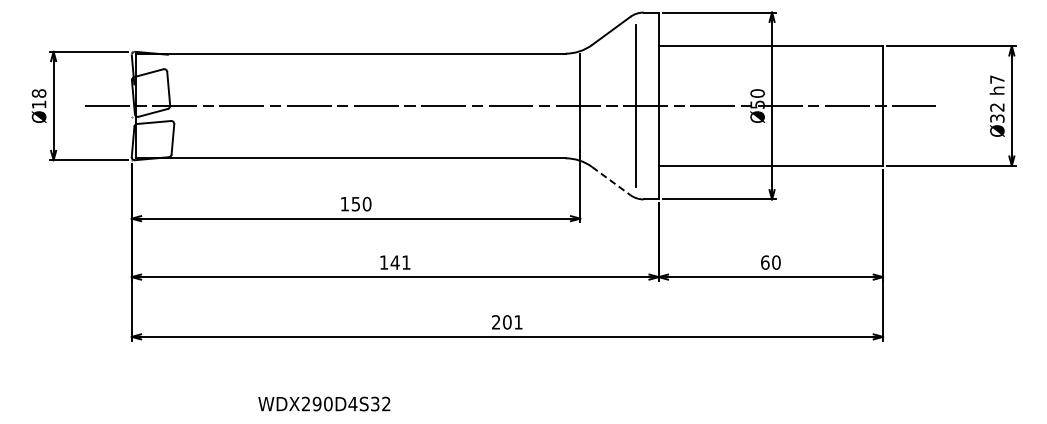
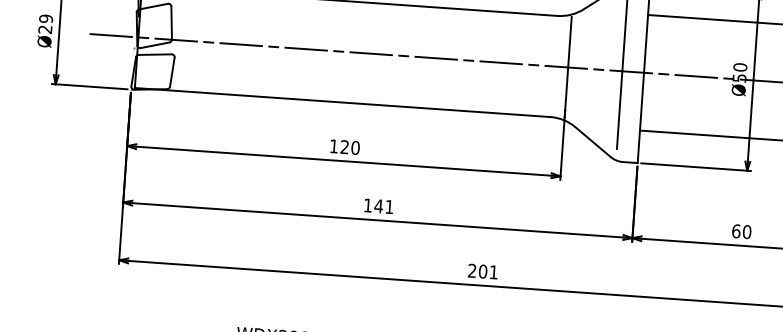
text: (38, 98) -> (45, 23), Ø18 -> Ø29
line: (611, 181) -> (593, 142), dashed -> solid
text: (355, 203) -> (344, 146), 150 -> 120

